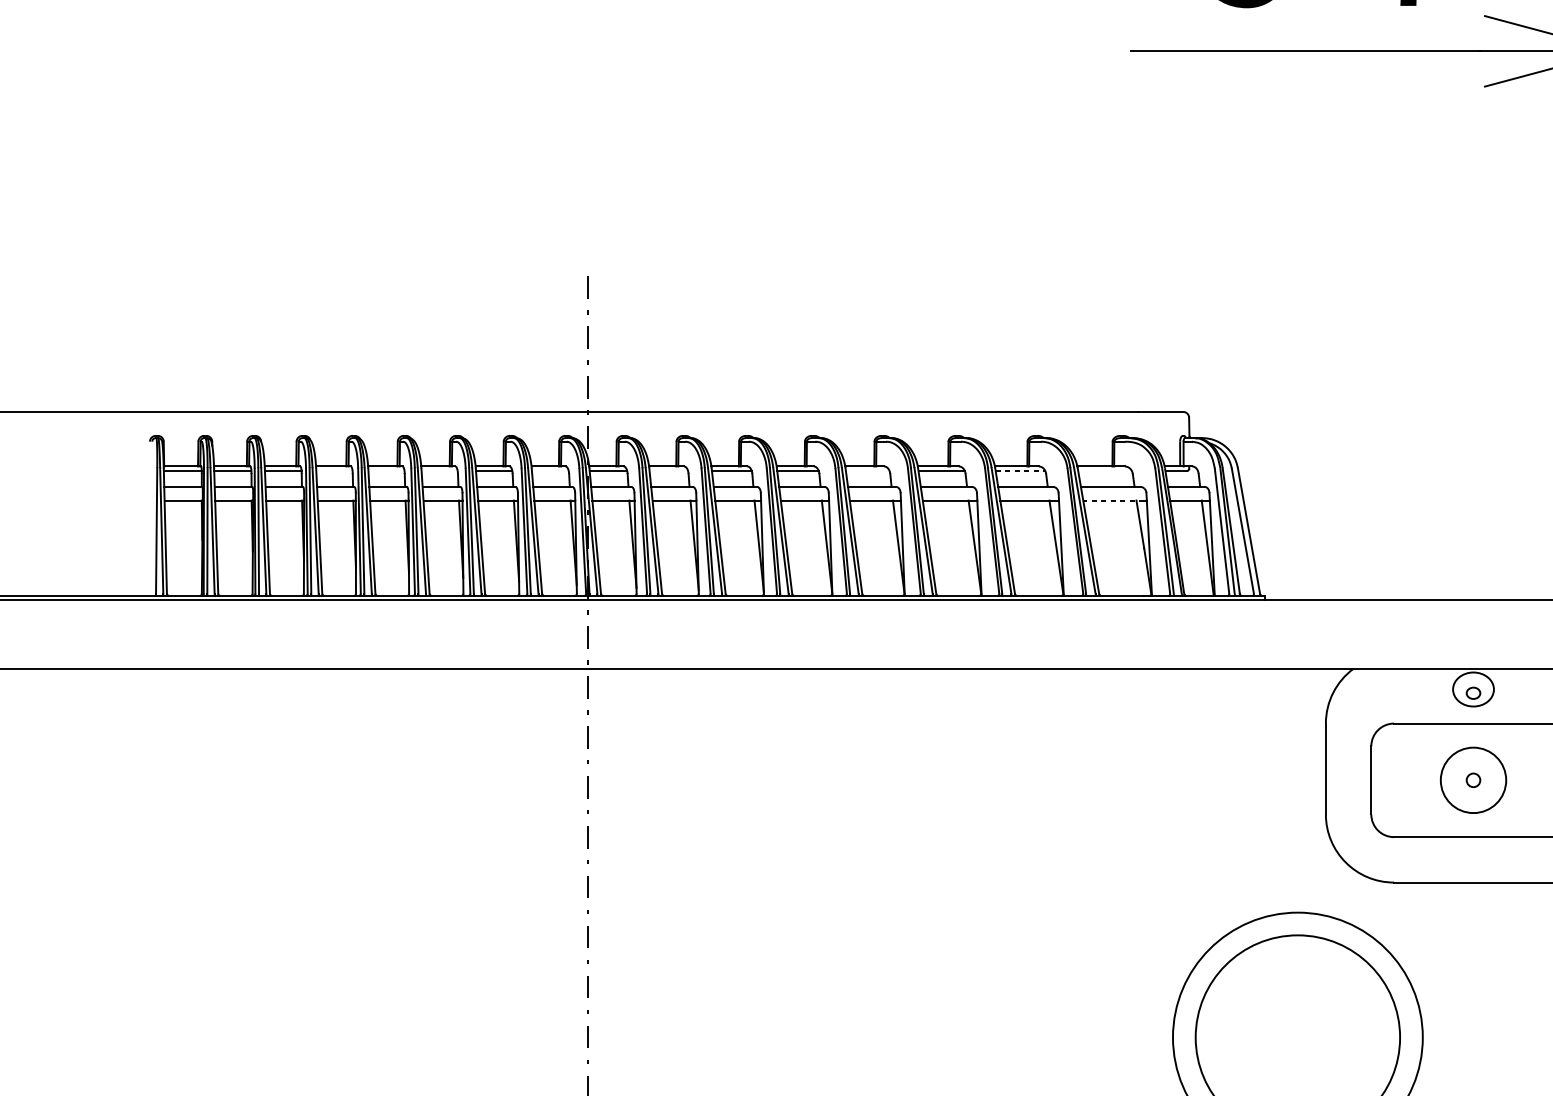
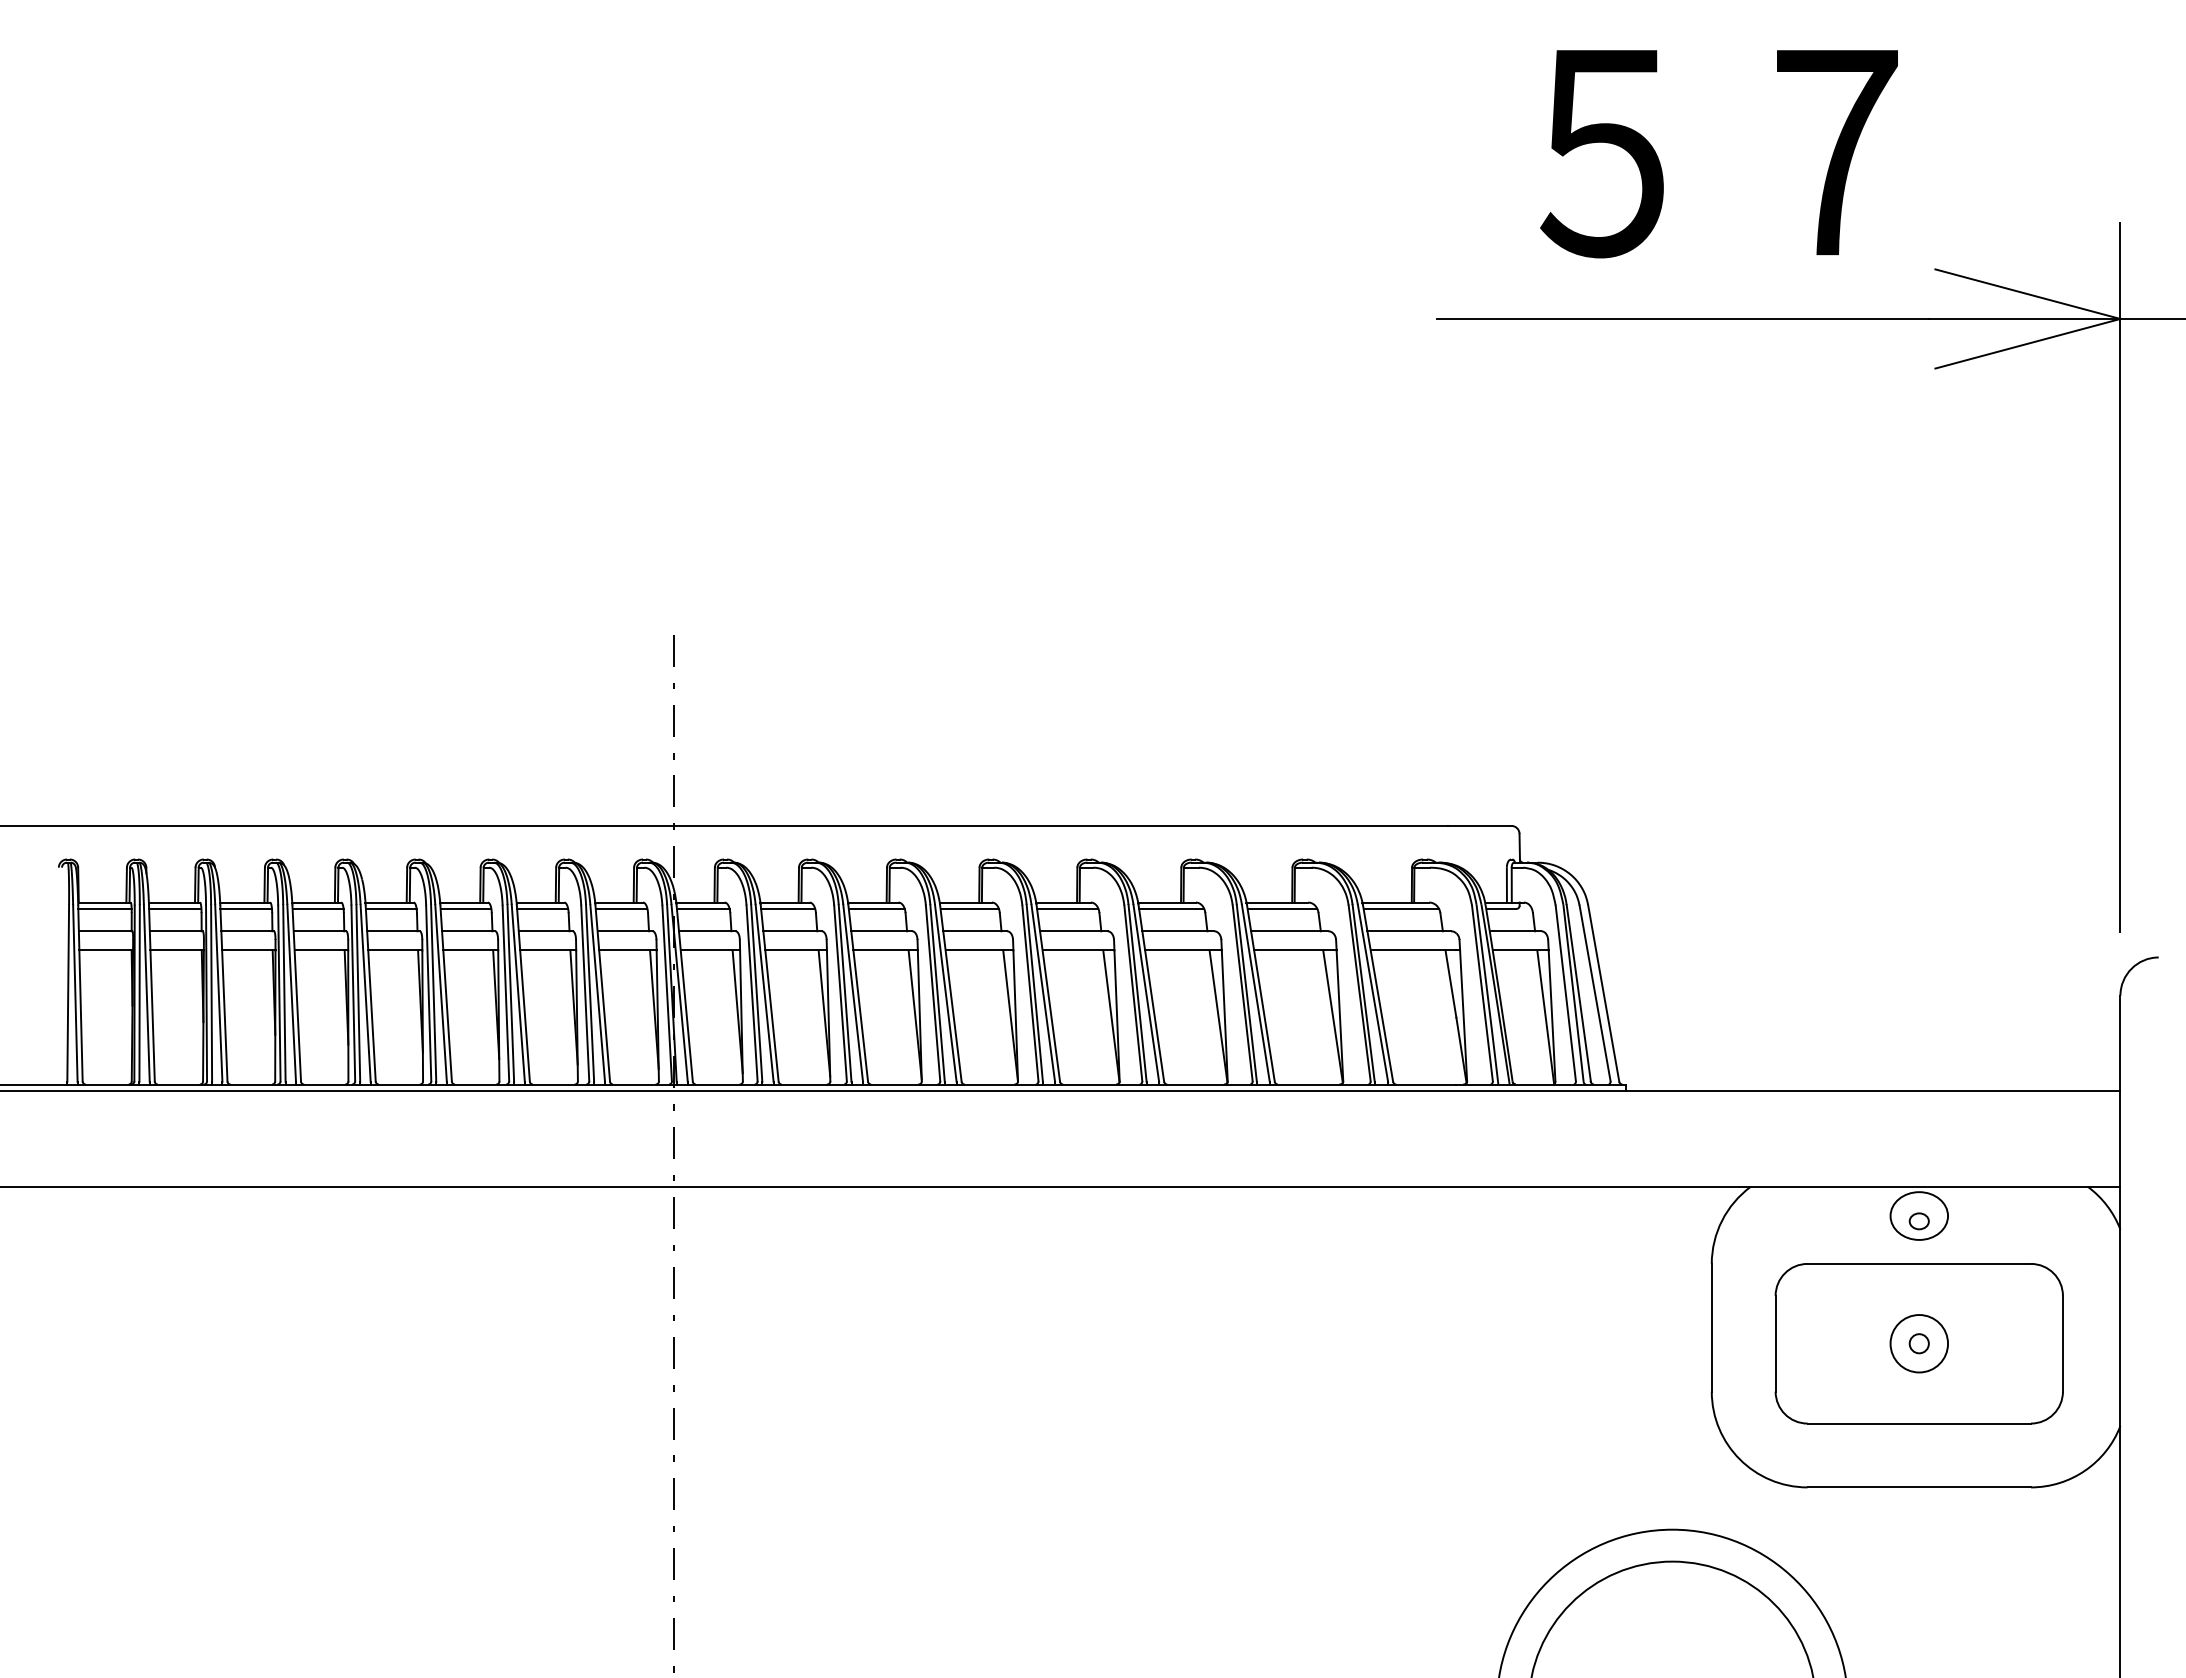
line: (334, 470) -> (317, 908), added
line: (385, 470) -> (390, 908), added
line: (439, 470) -> (465, 908), added
line: (550, 470) -> (621, 908), added
line: (669, 470) -> (788, 908), added
line: (867, 470) -> (1067, 908), added
line: (1020, 470) -> (1282, 908), dashed -> solid
line: (1105, 470) -> (1401, 908), added
line: (1113, 500) -> (1413, 950), dashed -> solid
circle: (1473, 780) -> (1919, 1343), size x0.62

